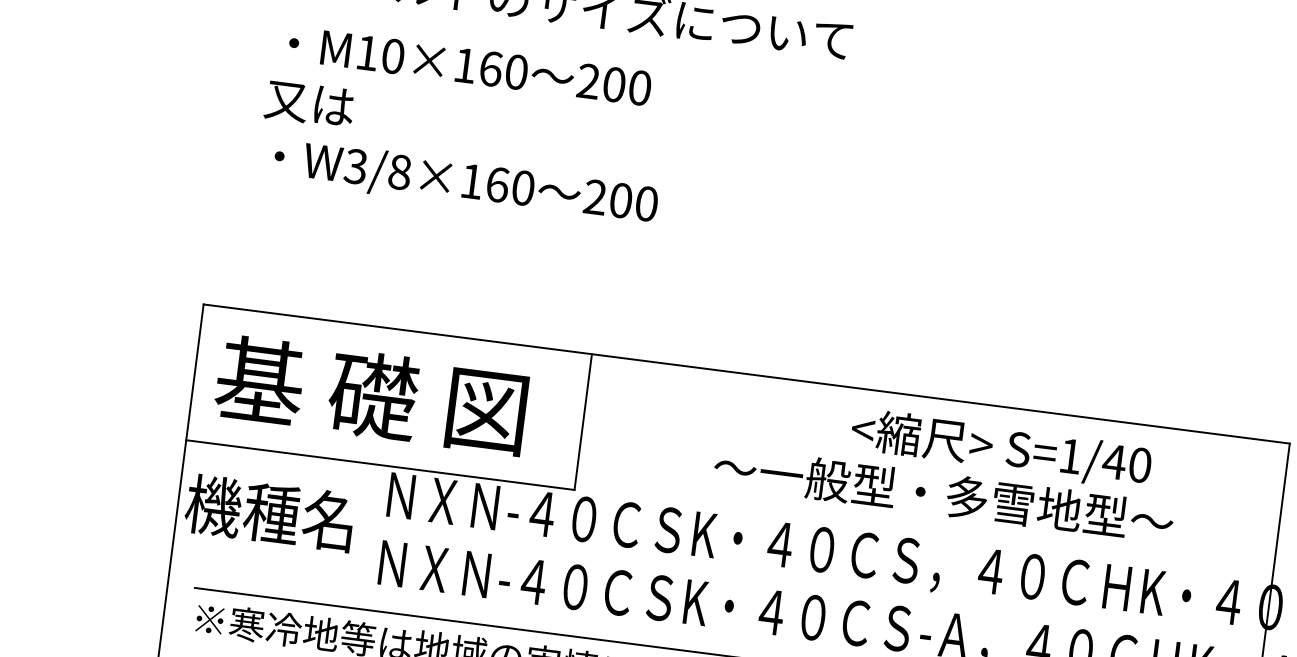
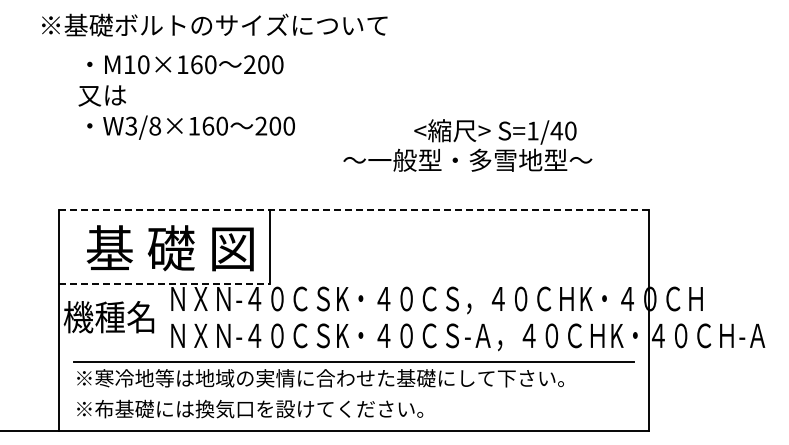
line: (747, 374) -> (354, 210), solid -> dashed
text: (370, 395) -> (169, 248), moved
line: (381, 464) -> (165, 283), solid -> dashed
text: (946, 467) -> (467, 145), moved

